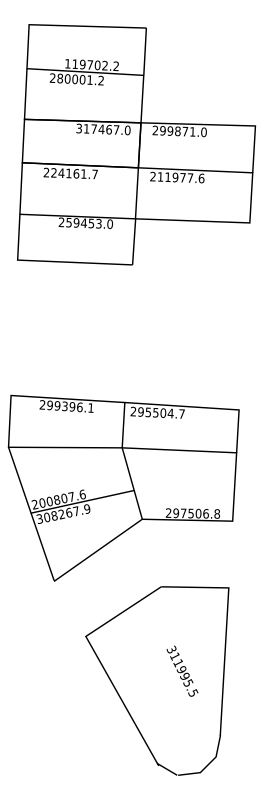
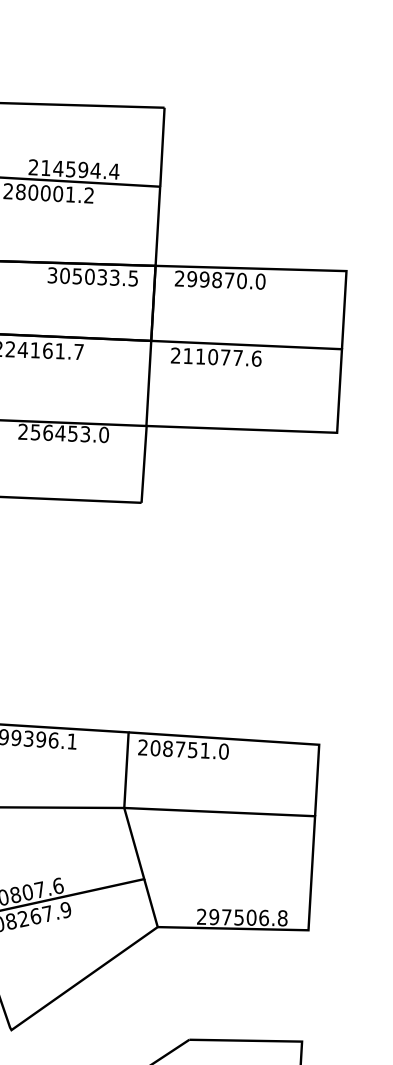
text: (91, 65) -> (73, 170), 119702.2 -> 214594.4
text: (106, 129) -> (98, 276), 317467.0 -> 305033.5
text: (192, 131) -> (241, 280), 299871.0 -> 299870.0
text: (175, 177) -> (213, 357), 211977.6 -> 211077.6
text: (76, 222) -> (48, 432), 259453.0 -> 256453.0
text: (161, 412) -> (189, 749), 295504.7 -> 208751.0

